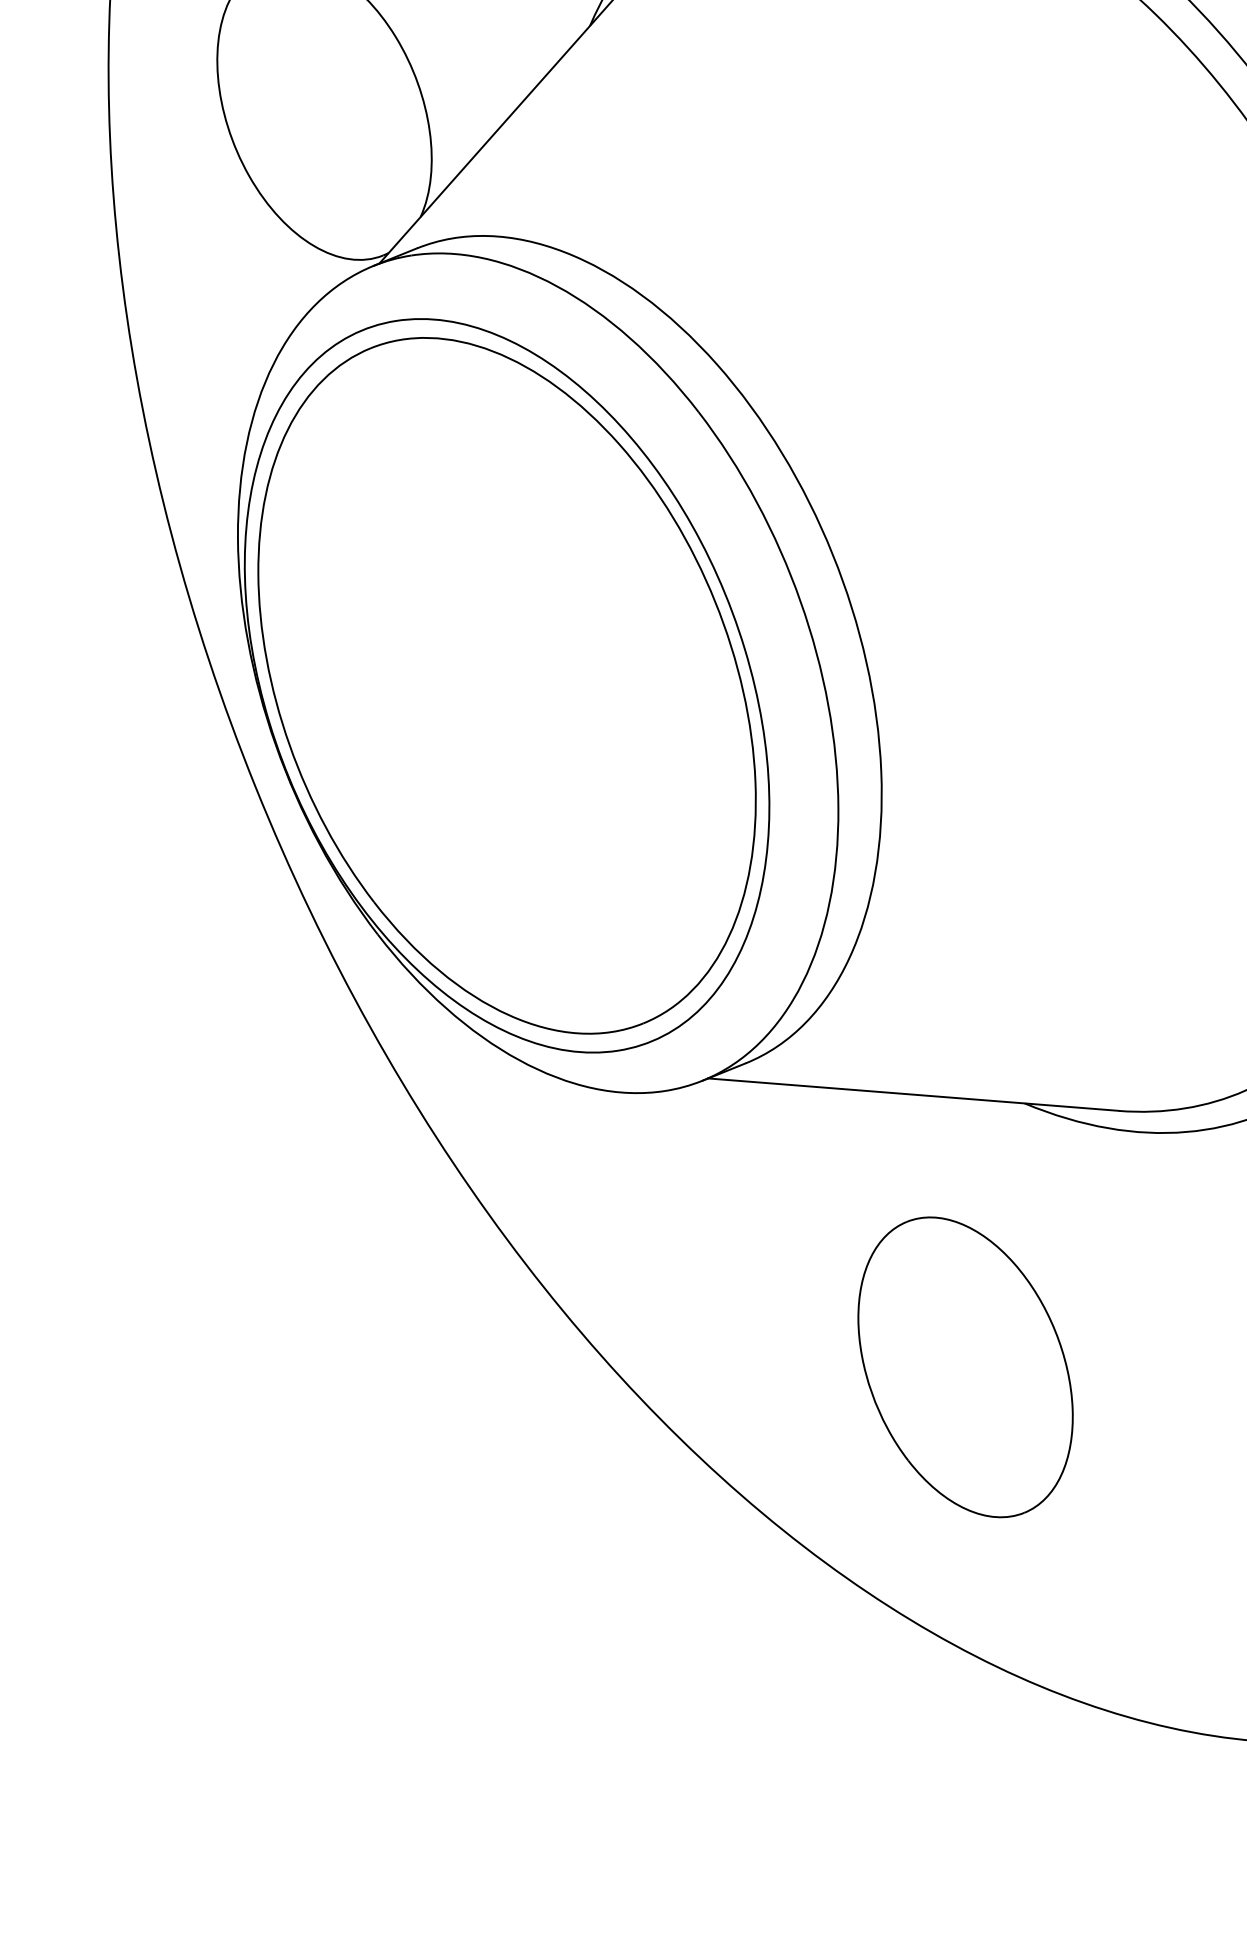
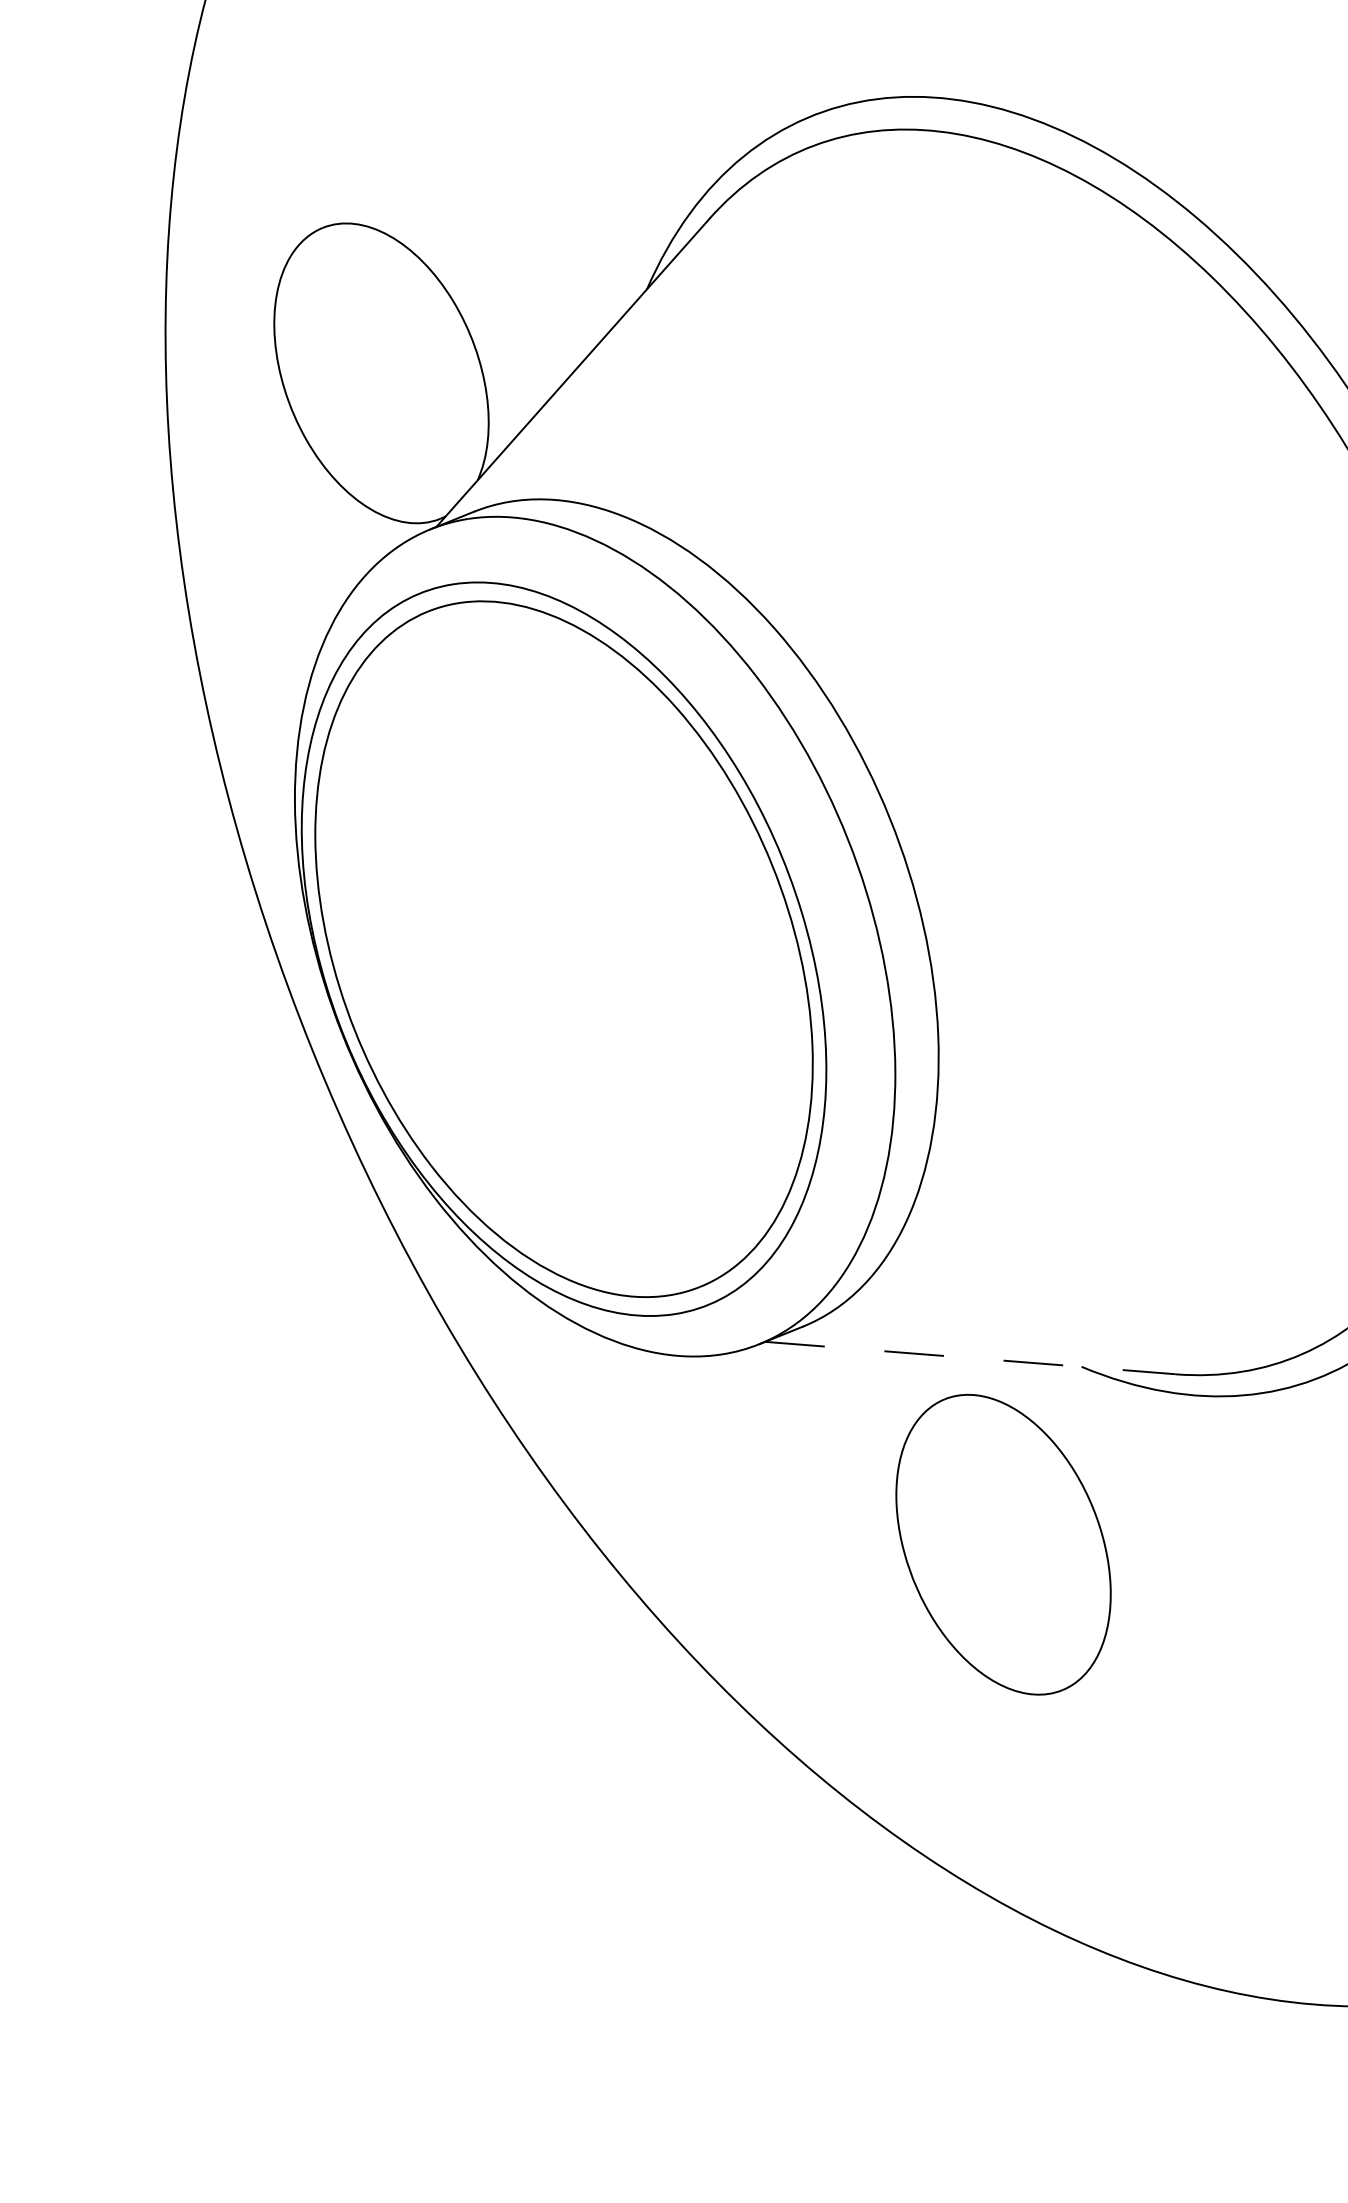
line: (913, 1095) -> (970, 1358), solid -> dashed
part: (965, 1367) -> (1003, 1544), moved

